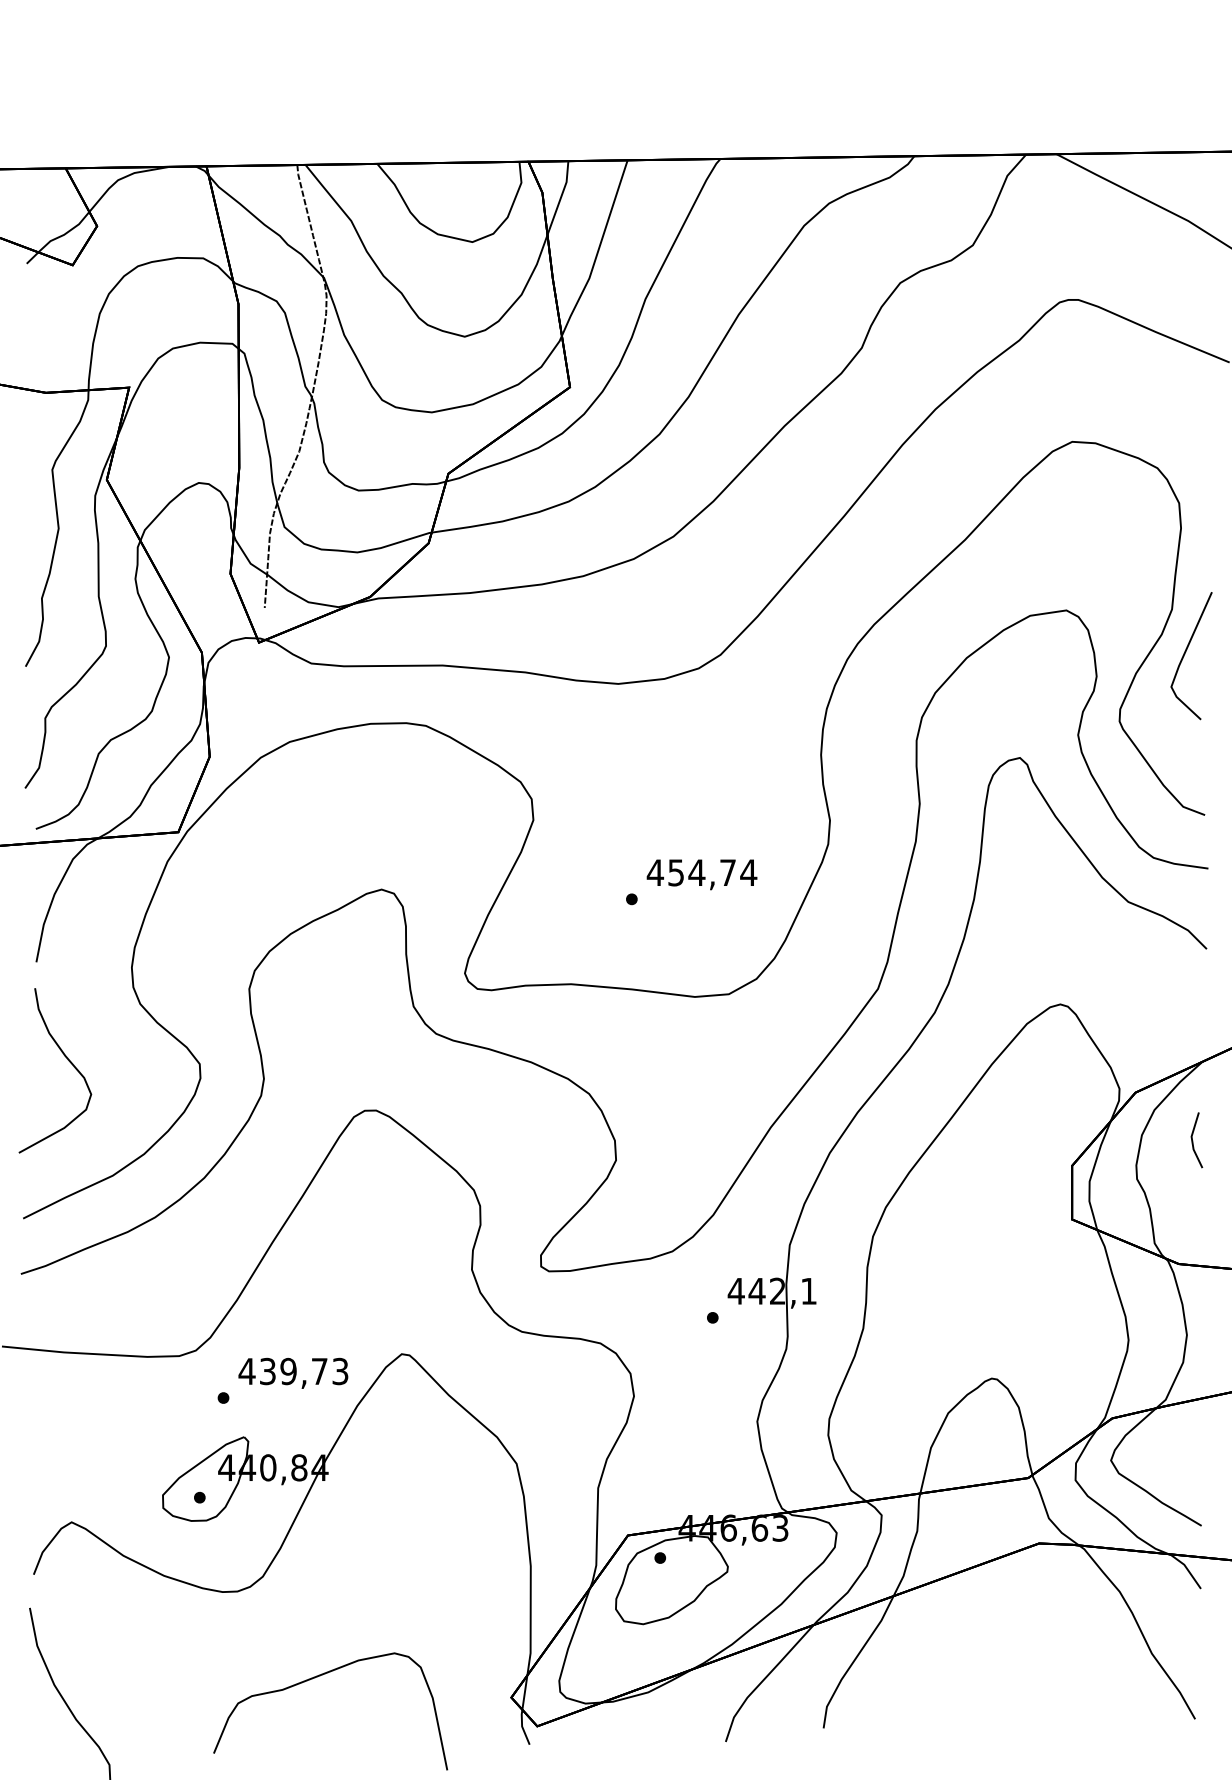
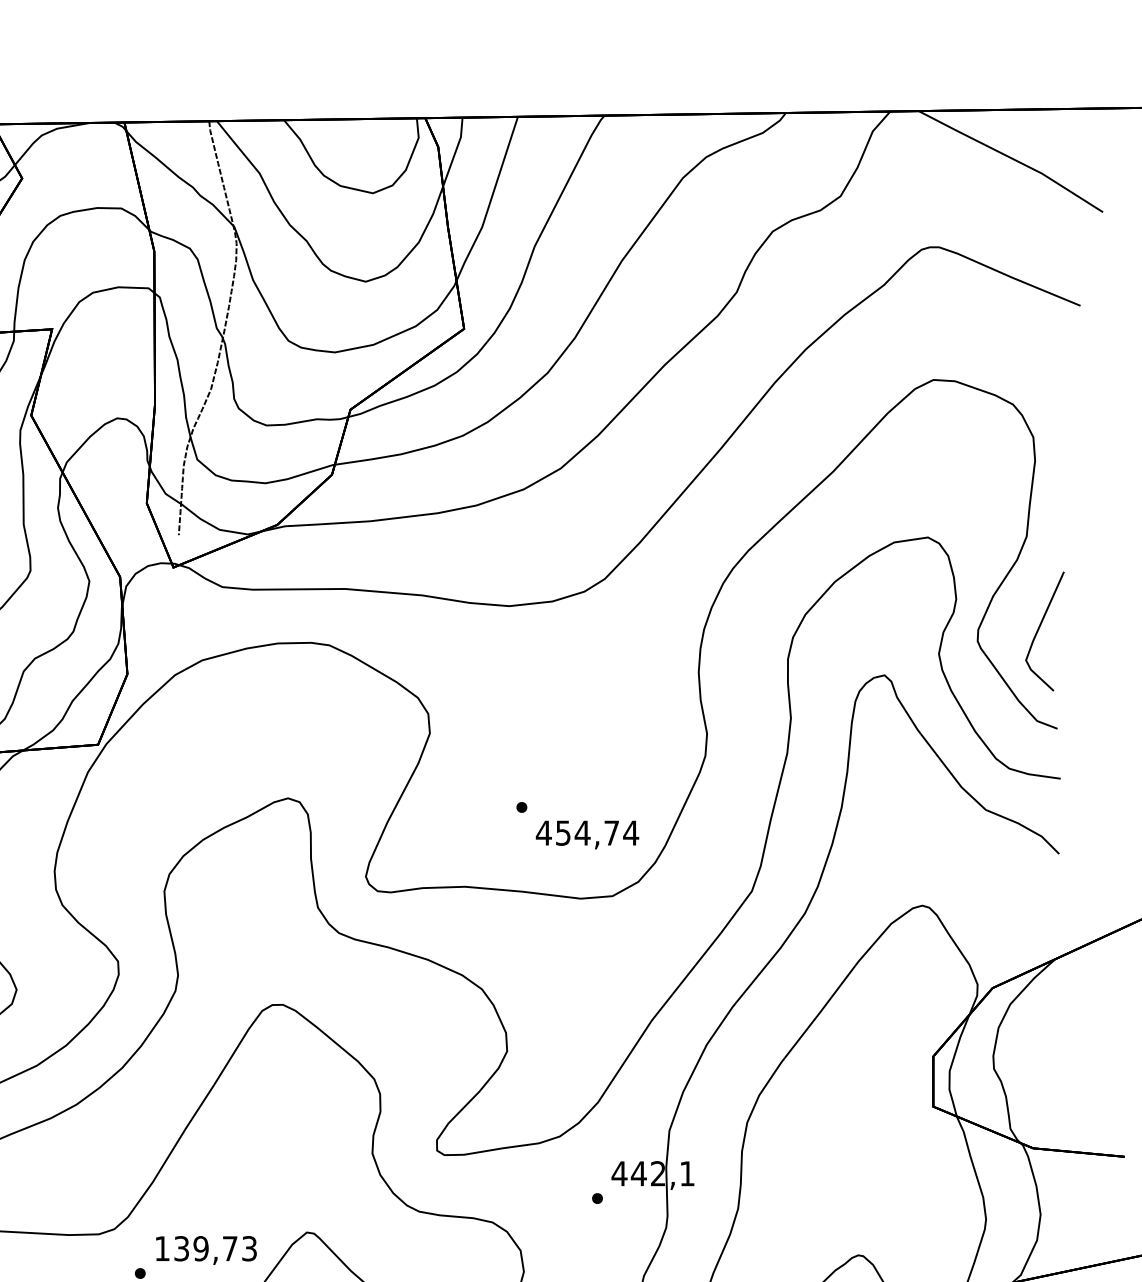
line: (1185, 654) -> (1039, 630), moved
text: (701, 874) -> (586, 834), moved
line: (1193, 1140) -> (1046, 1032), removed
text: (246, 1371) -> (161, 1248), 439,73 -> 139,73

